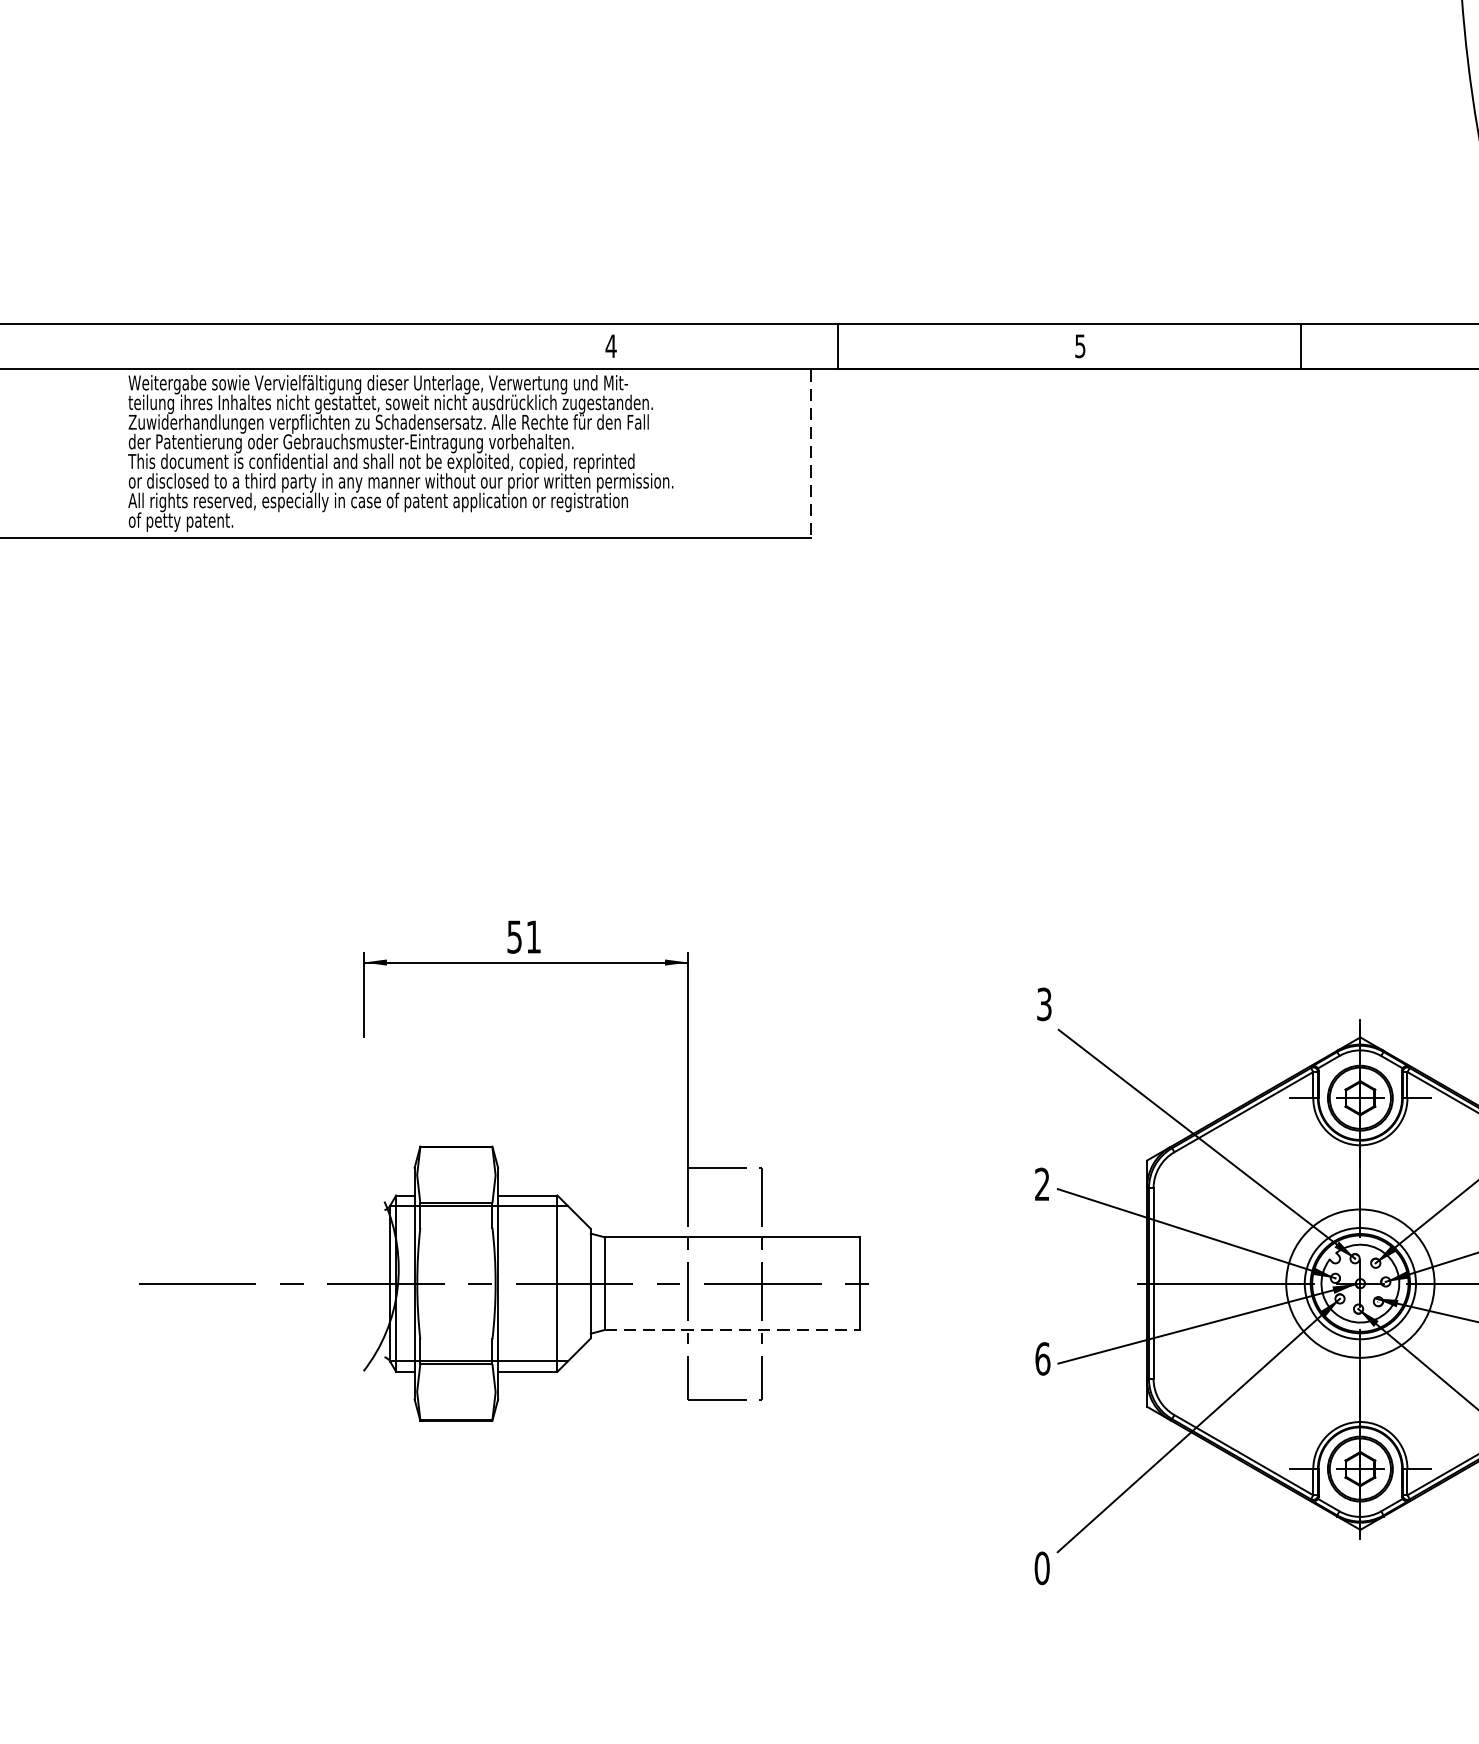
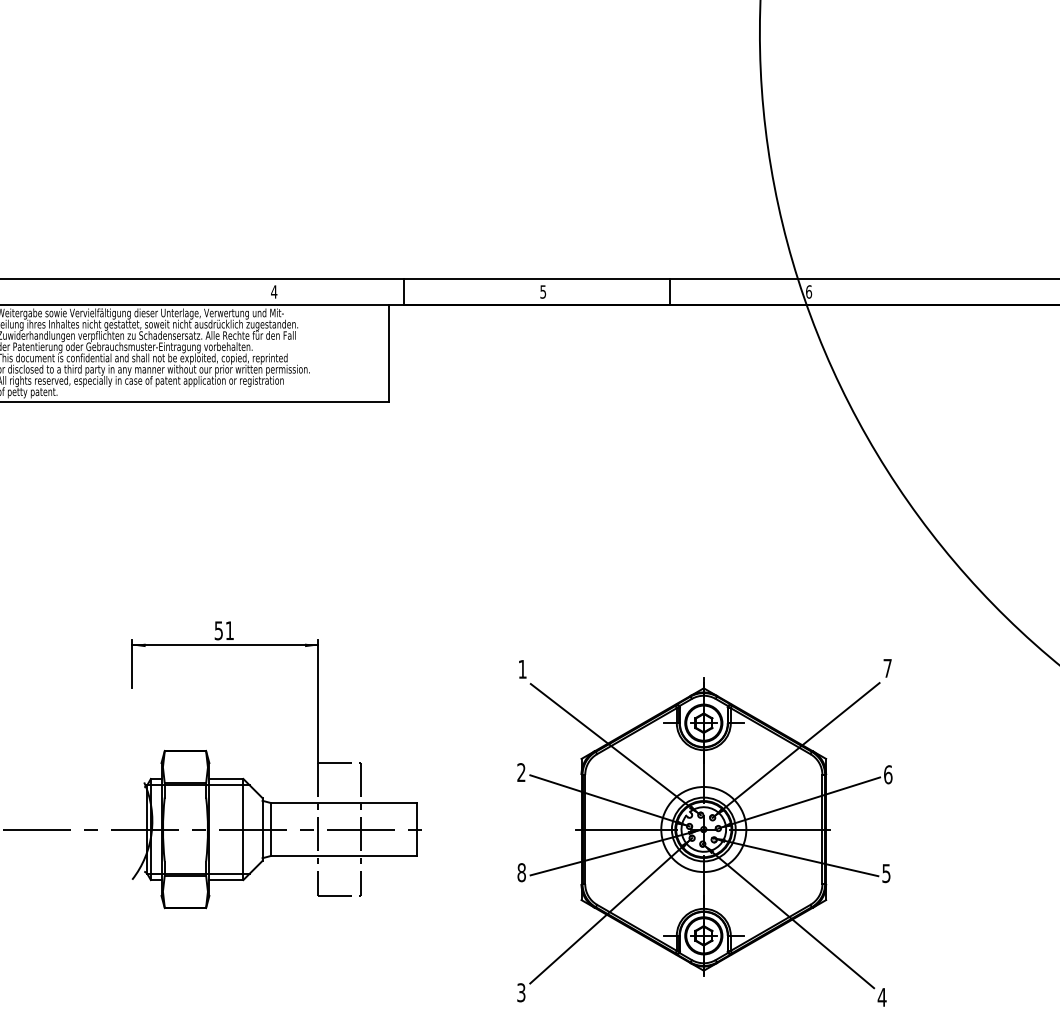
line: (810, 455) -> (388, 354), dashed -> solid
text: (1044, 1002) -> (522, 668), 3 -> 1
line: (733, 1330) -> (344, 856), dashed -> solid
text: (1042, 1358) -> (521, 872), 6 -> 8
text: (1042, 1567) -> (521, 992), 0 -> 3

